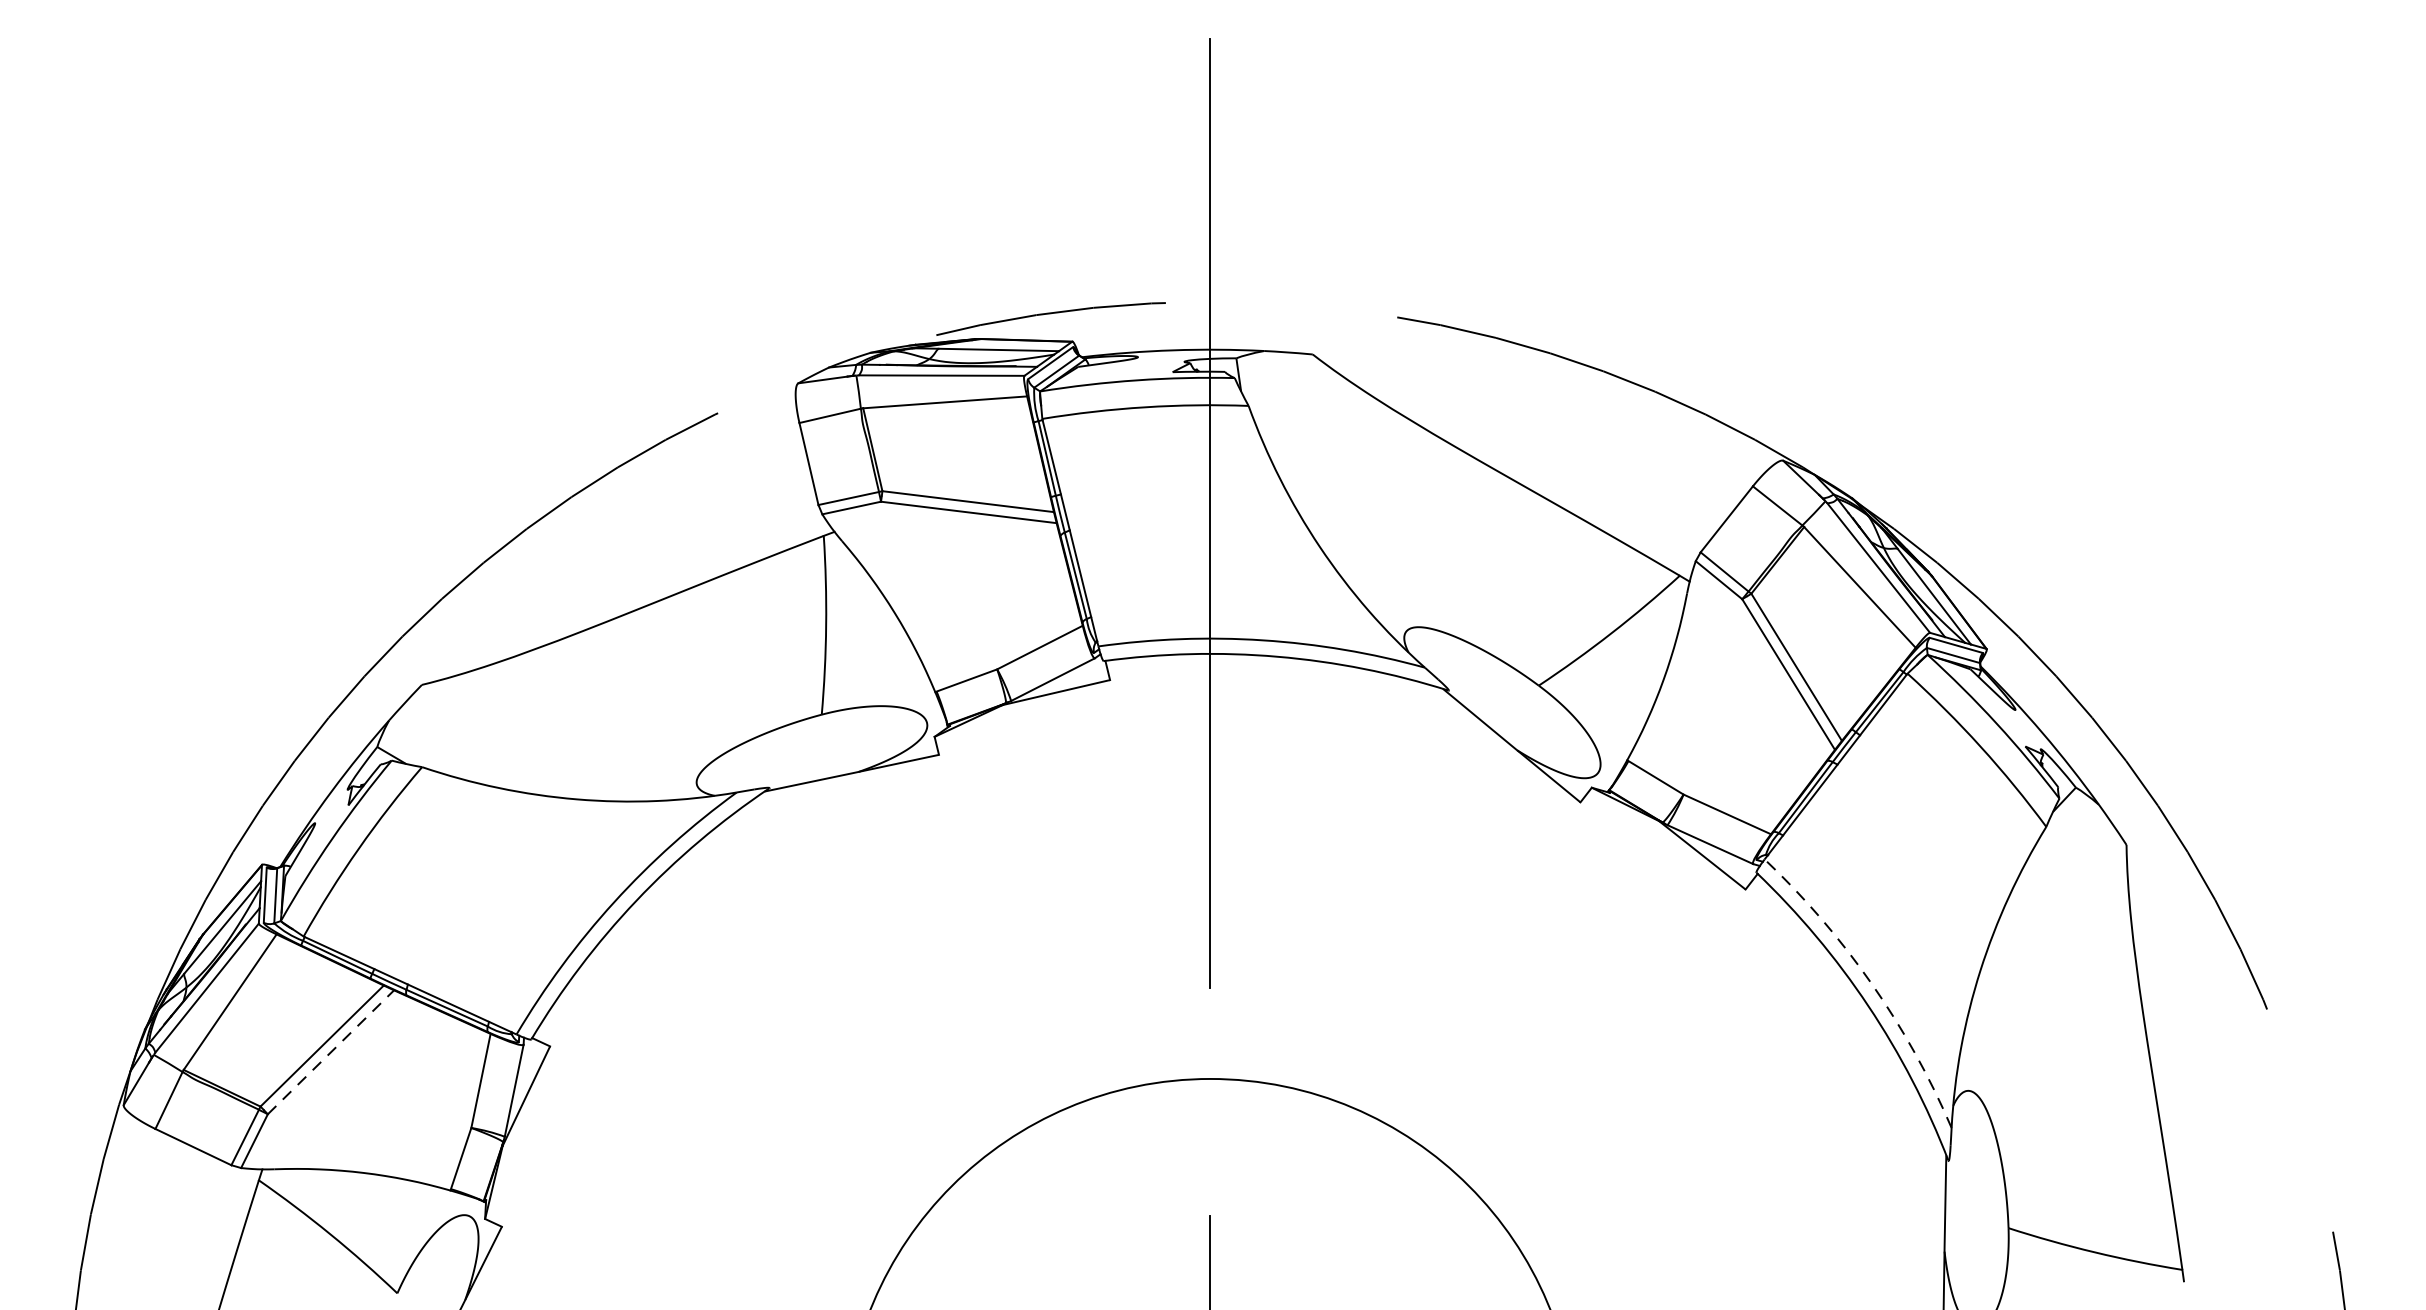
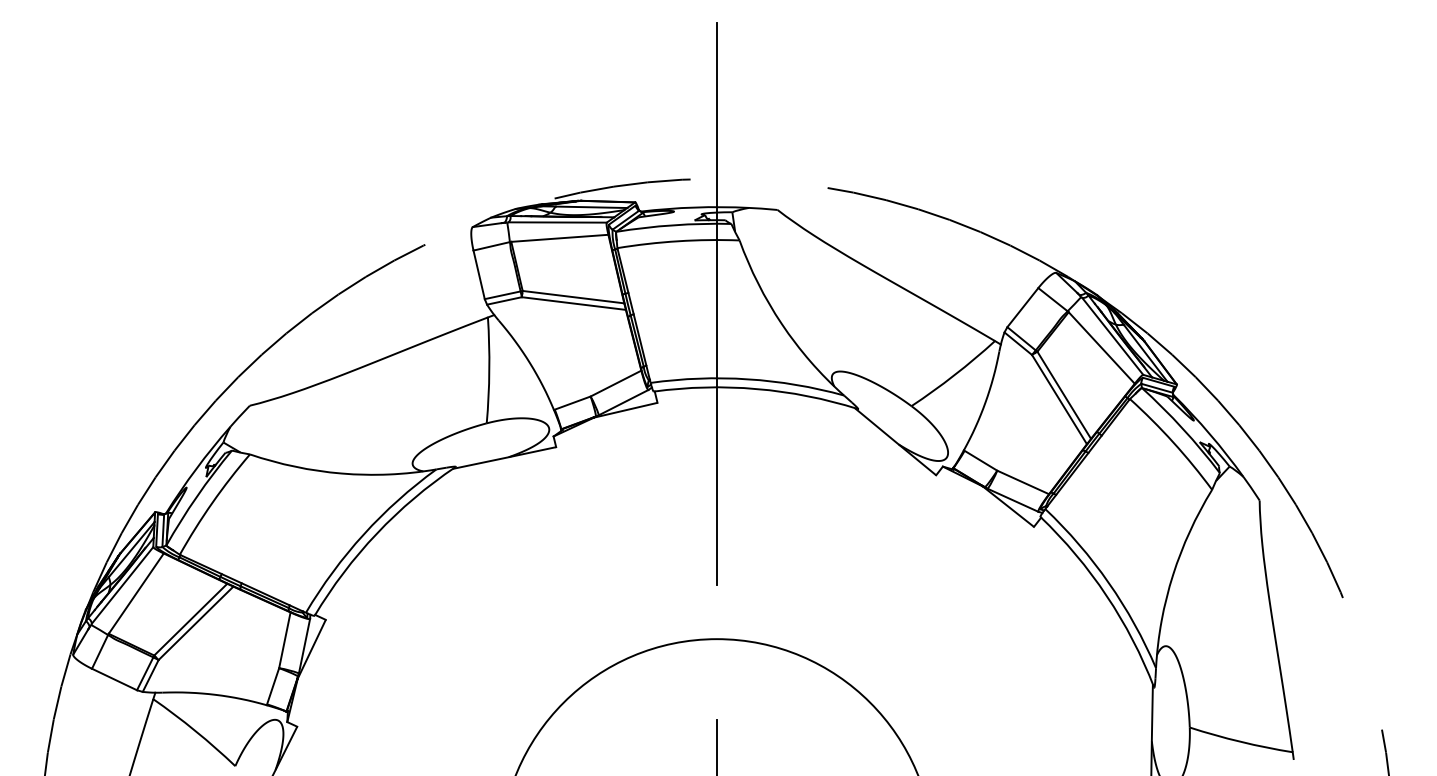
arc: (1871, 983) -> (1108, 582), dashed -> solid
line: (331, 1052) -> (196, 623), dashed -> solid

